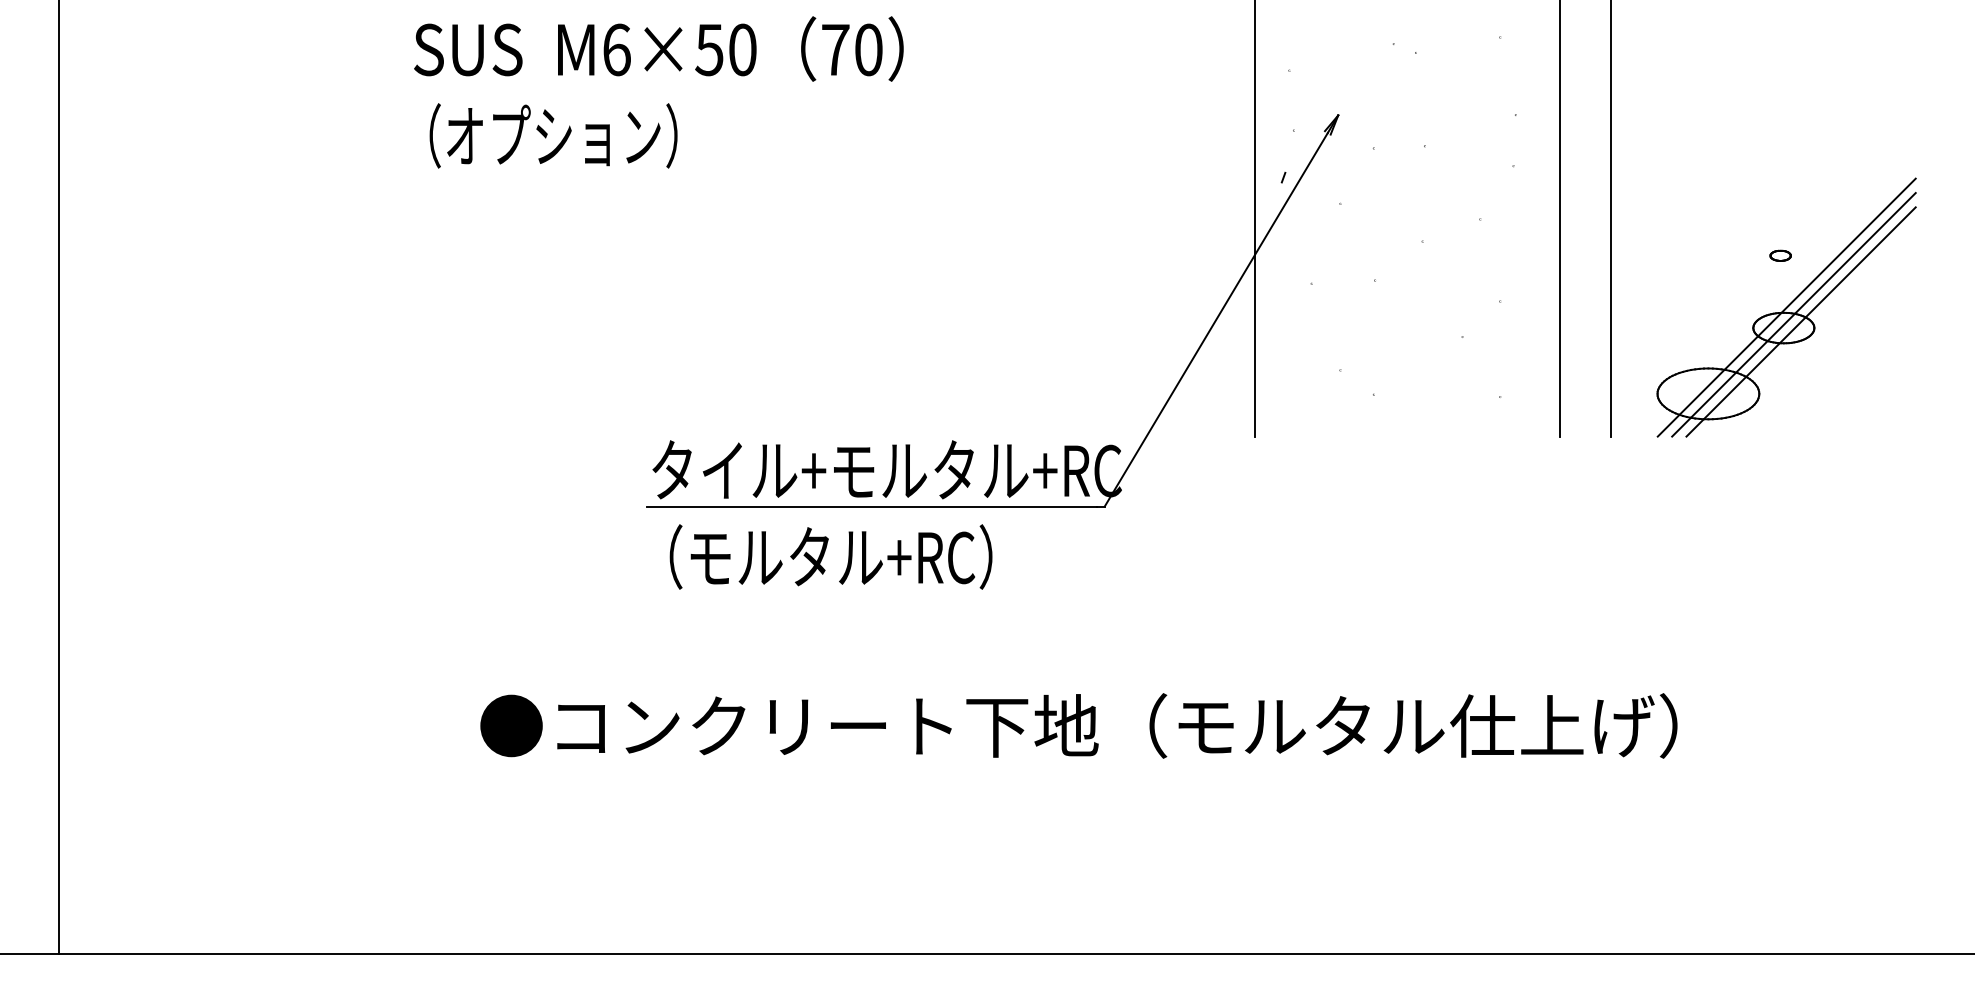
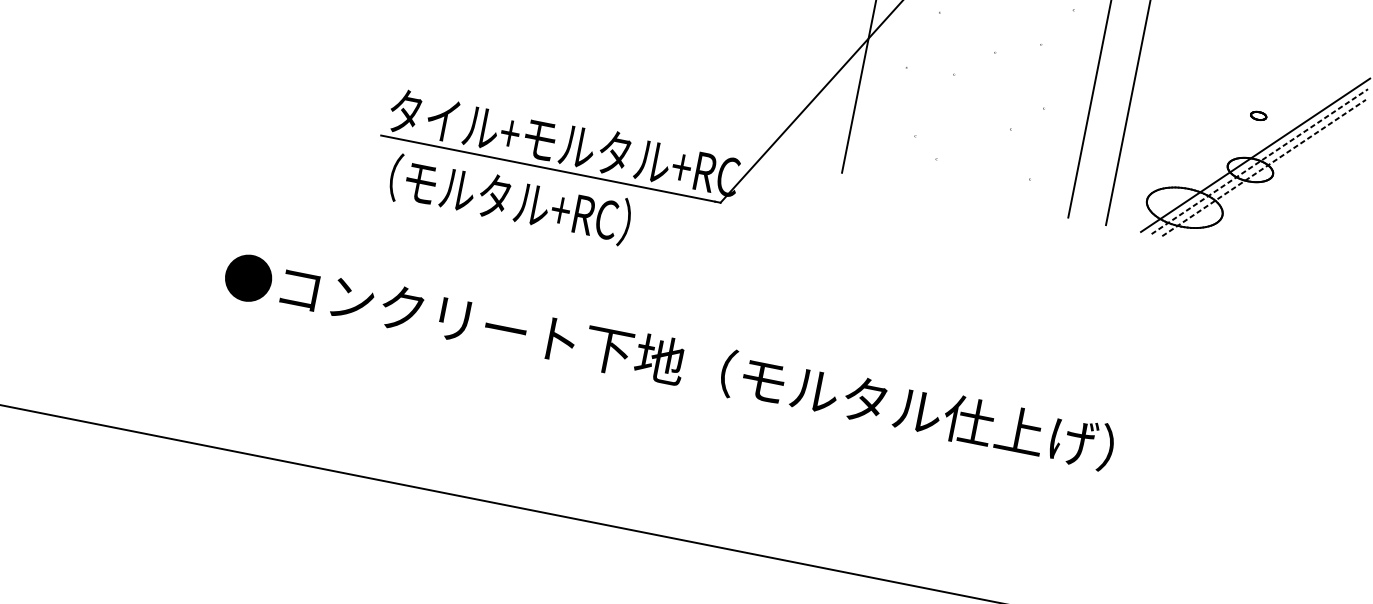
line: (1794, 314) -> (1260, 161), solid -> dashed
line: (1801, 321) -> (1264, 167), solid -> dashed

